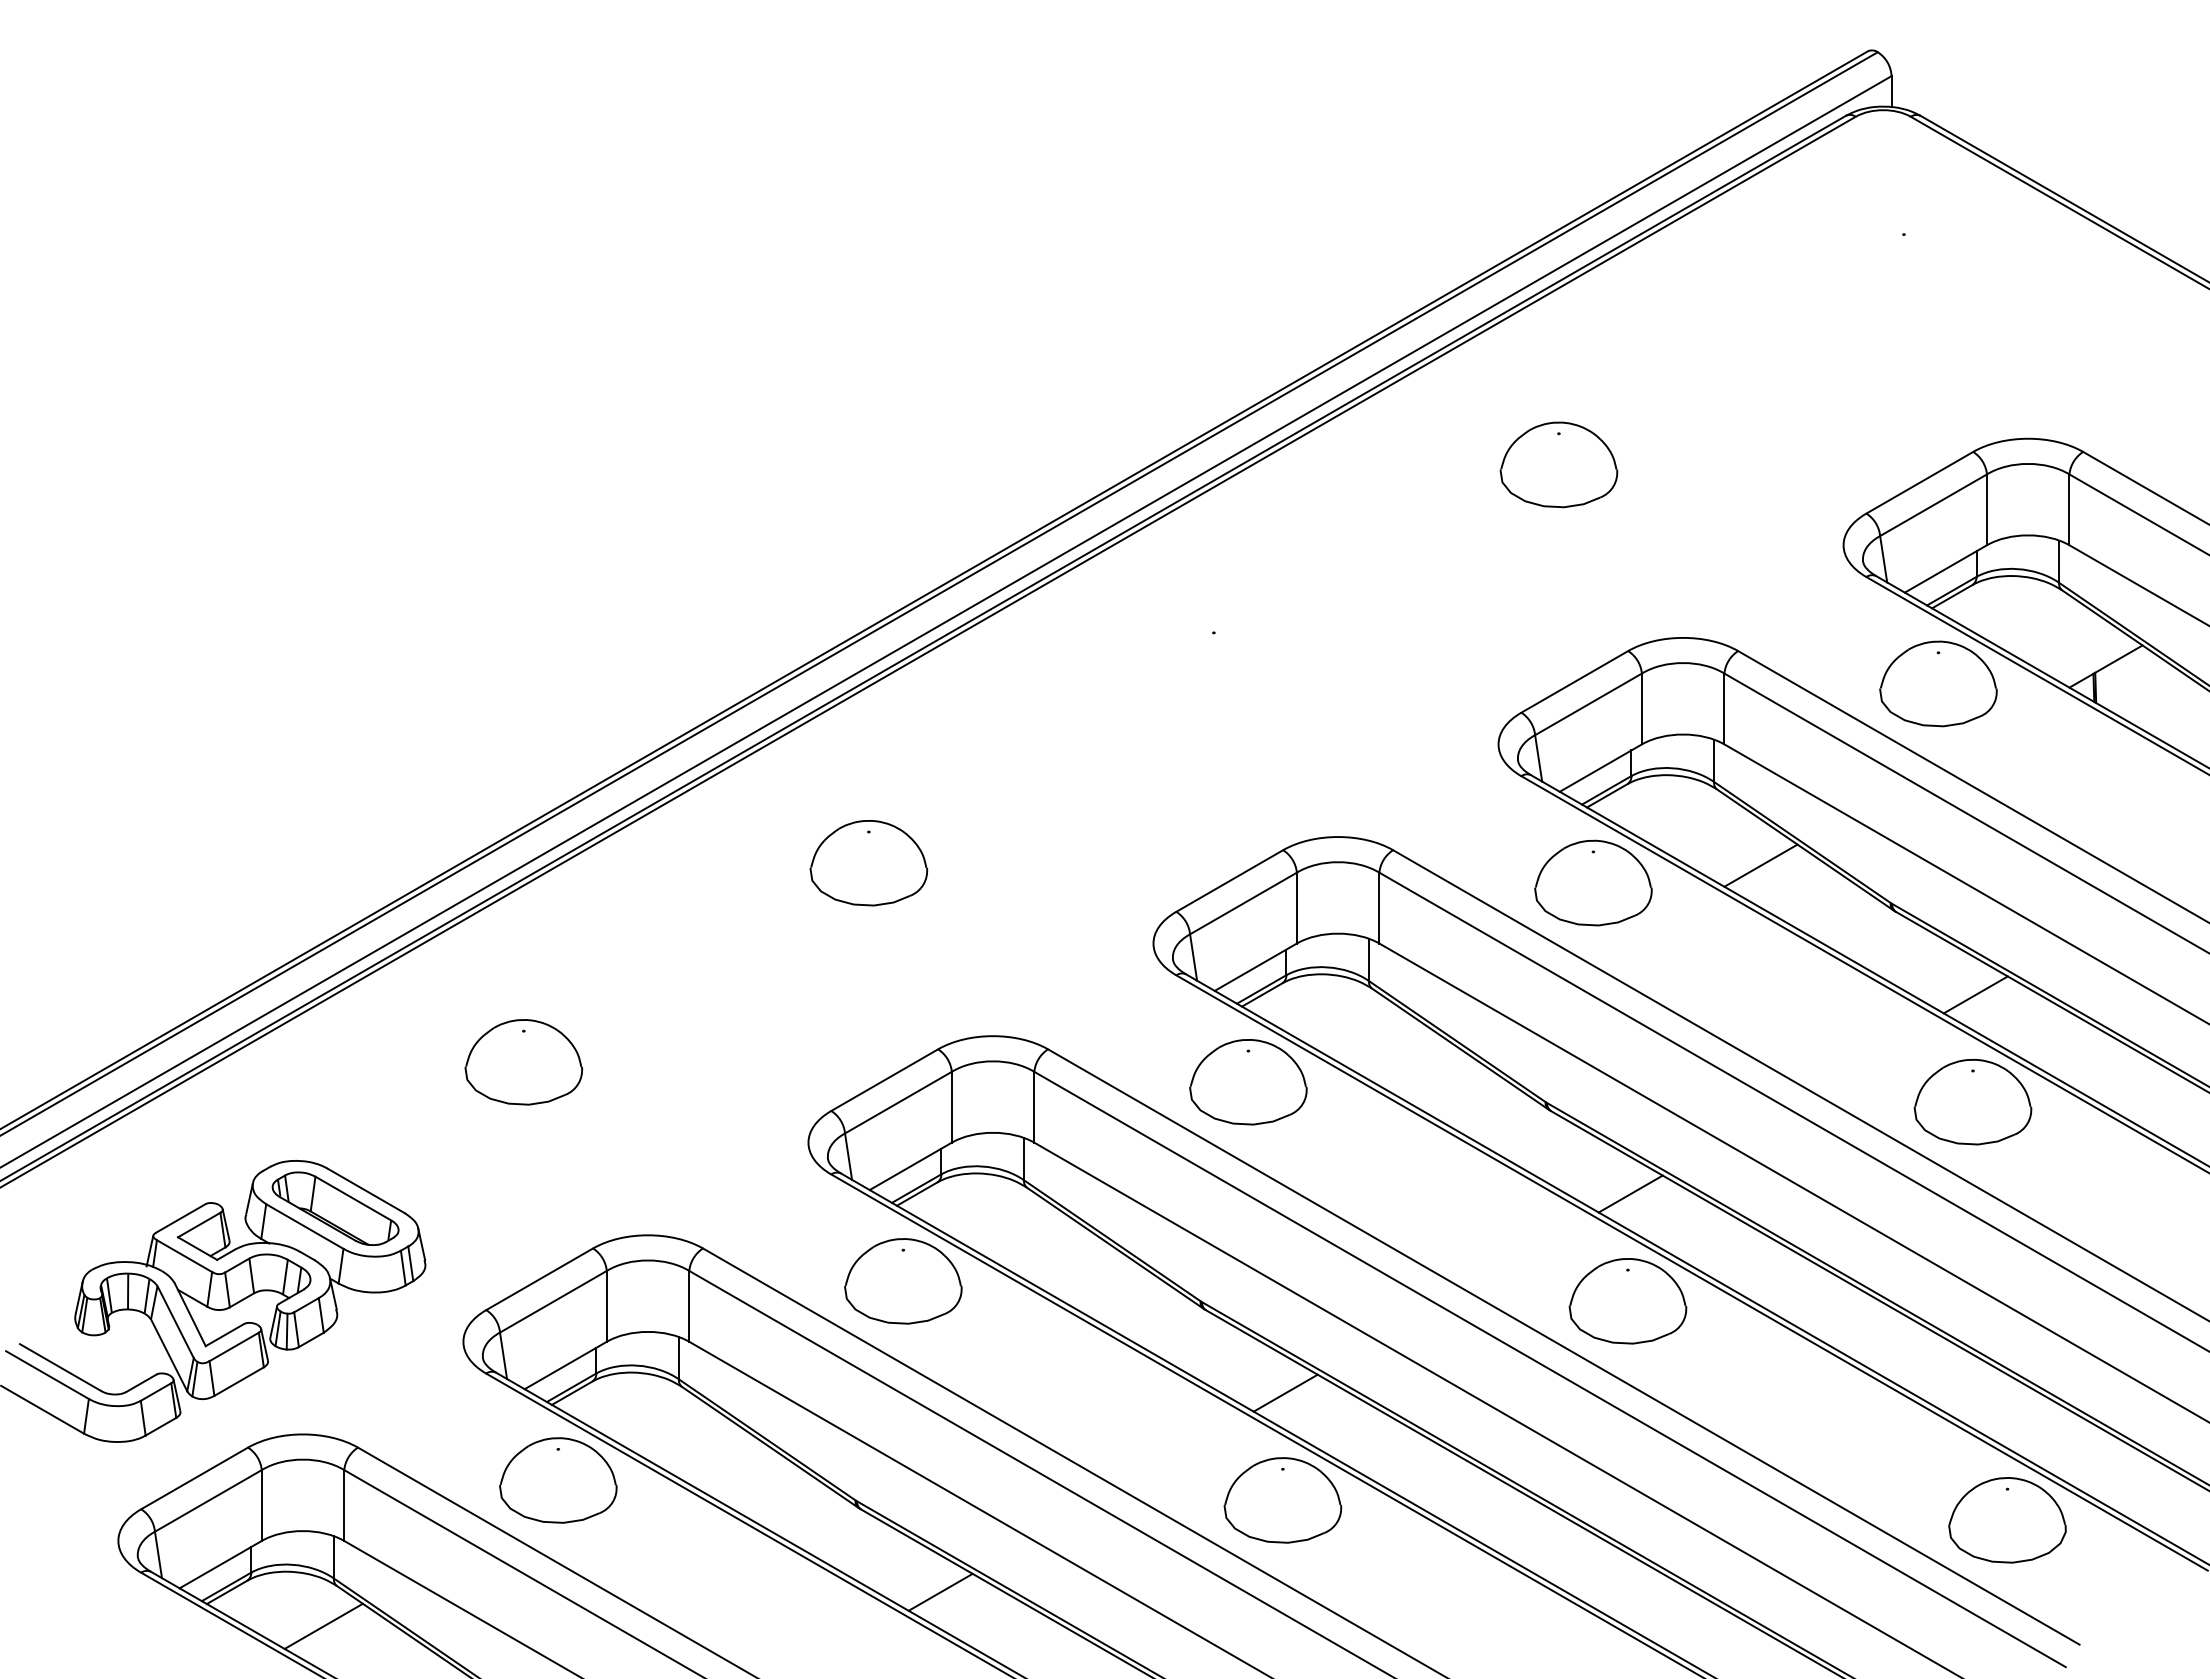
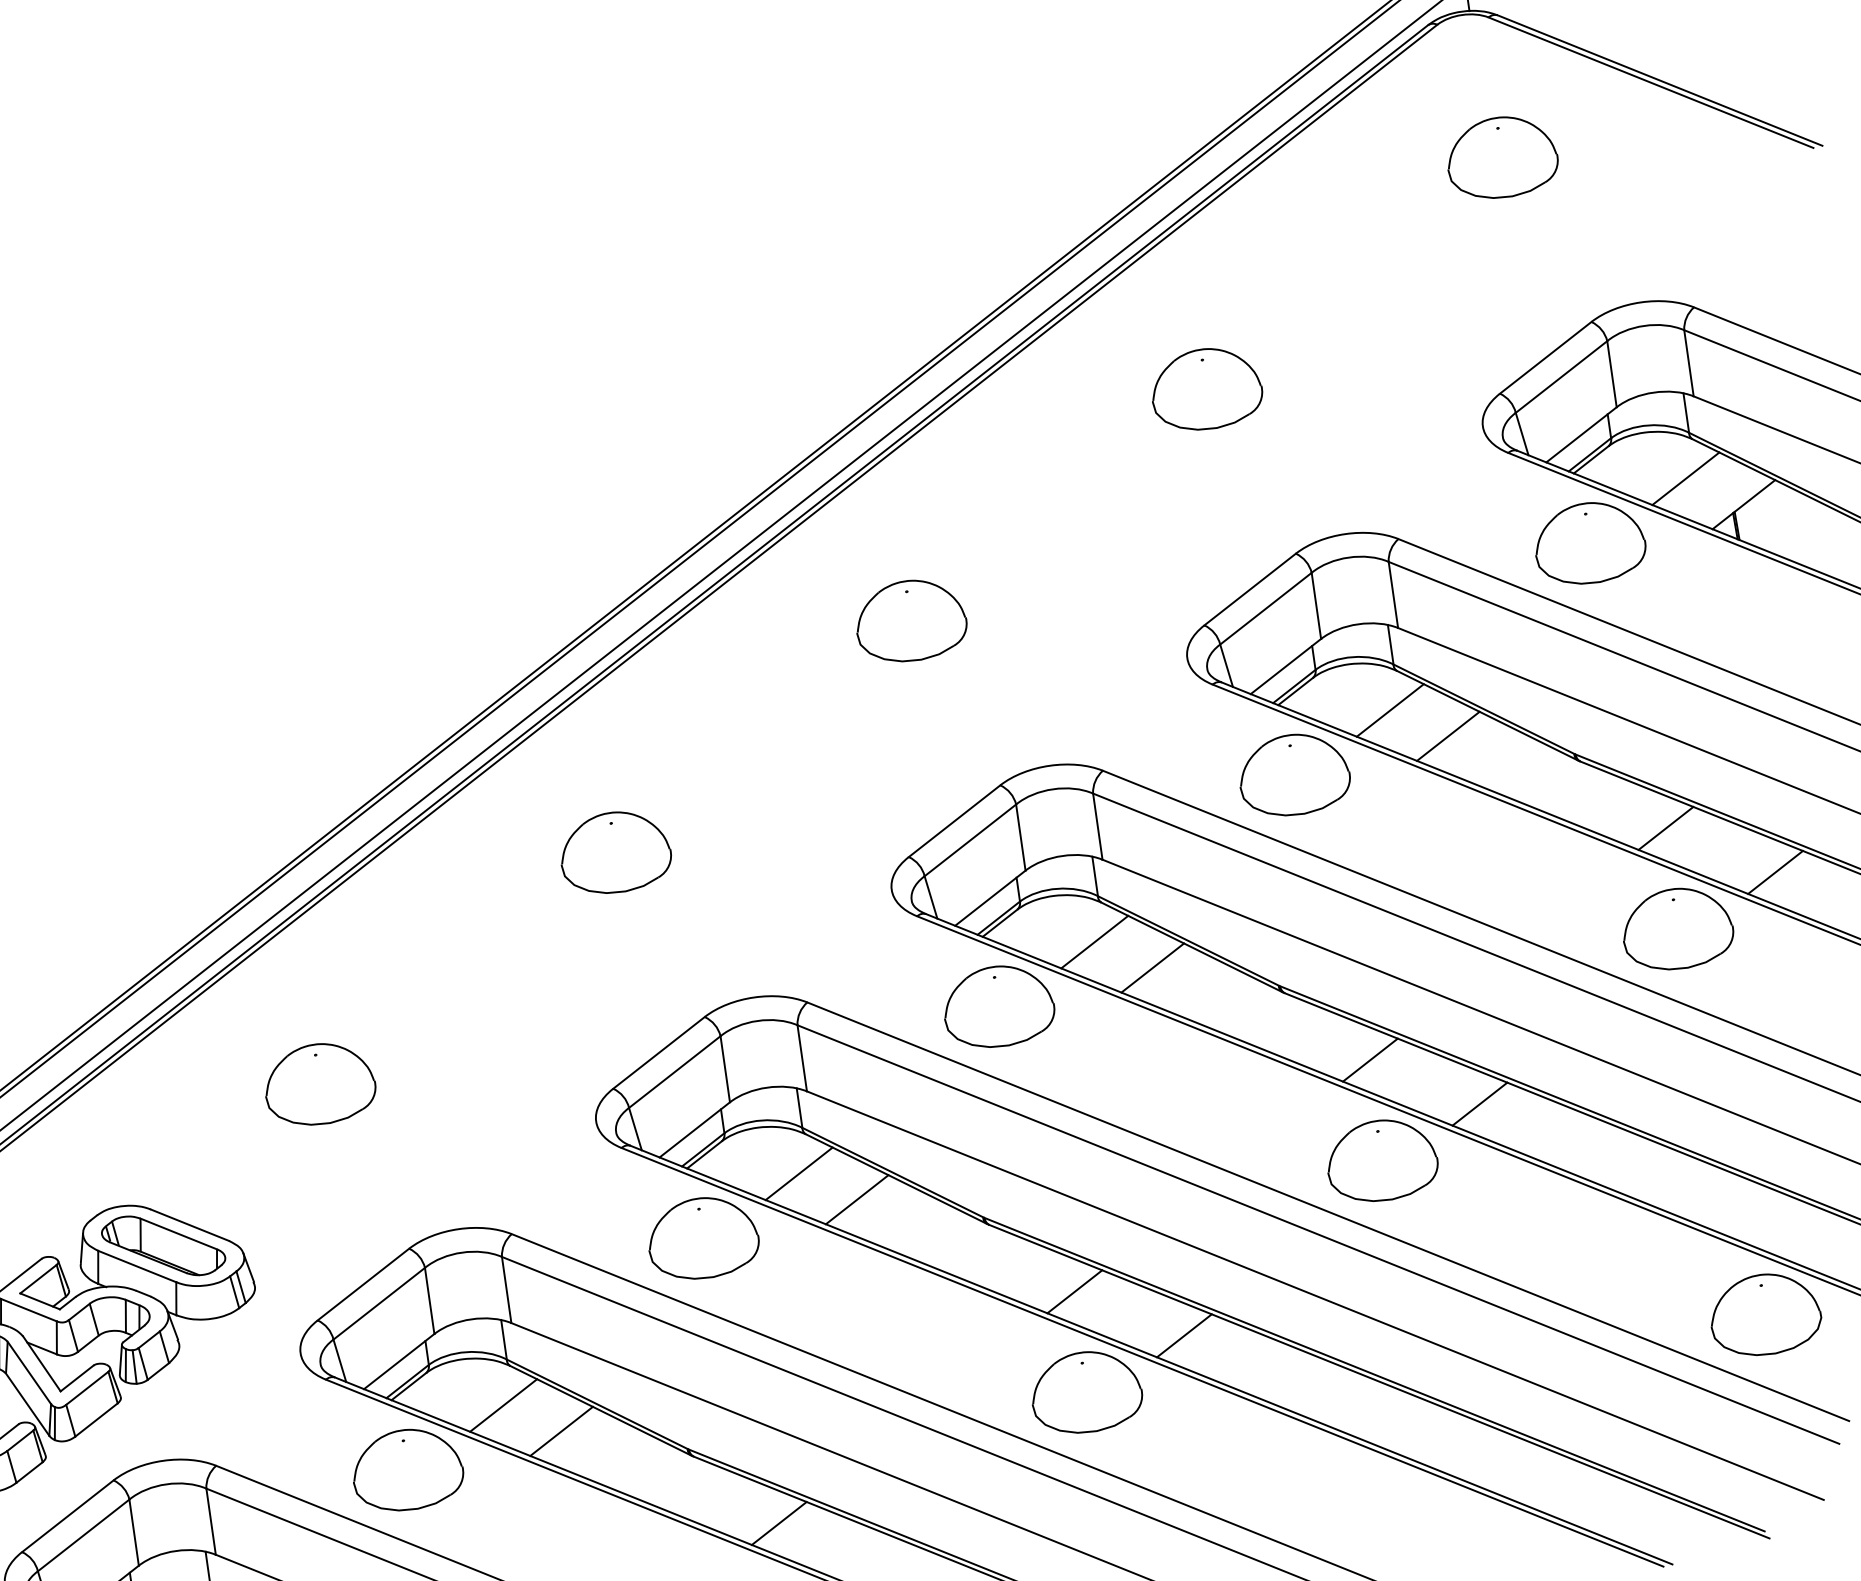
part: (1903, 265) -> (1501, 157), added
line: (2048, 630) -> (1685, 478), added
part: (1213, 663) -> (910, 620), added
line: (1703, 829) -> (1389, 710), added
line: (1358, 1028) -> (1094, 941), added
line: (2084, 1057) -> (1775, 872), added
line: (1415, 1064) -> (1152, 967), added
line: (1013, 1227) -> (798, 1173), added
line: (1739, 1256) -> (1480, 1103), added
line: (1070, 1263) -> (856, 1199), added
line: (668, 1426) -> (503, 1404), added
line: (1394, 1455) -> (1184, 1335), added
line: (725, 1462) -> (561, 1430), added

